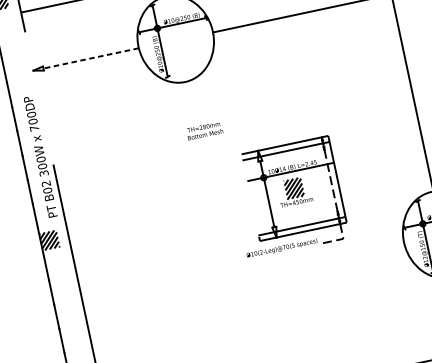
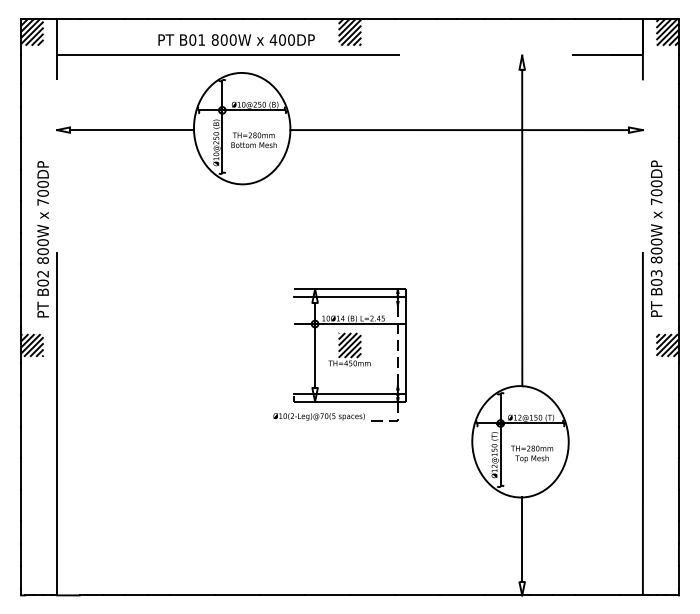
line: (91, 58) -> (132, 130), dashed -> solid
text: (204, 131) -> (253, 140), moved
text: (43, 173) -> (42, 260), 300W -> 800W

